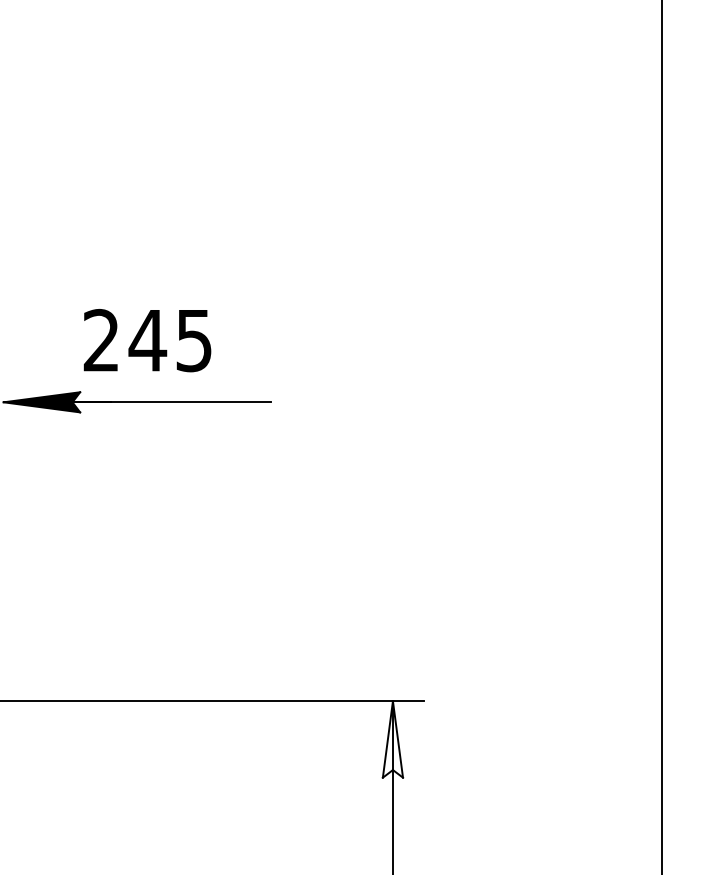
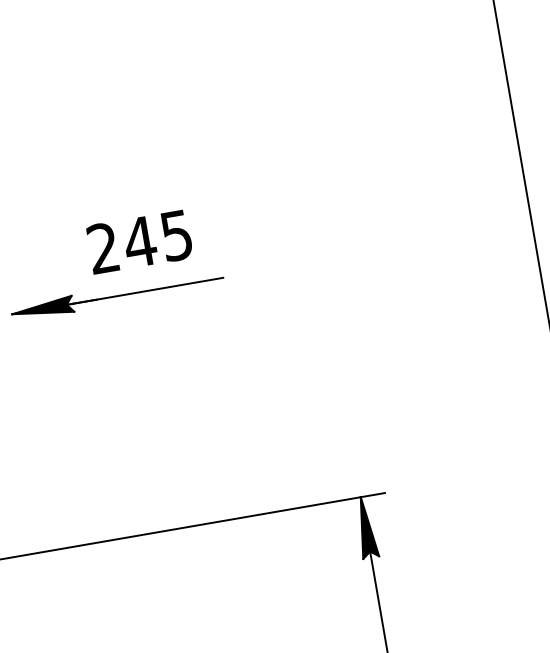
text: (147, 340) -> (139, 241), moved
fill: (392, 739) -> (365, 527), added

